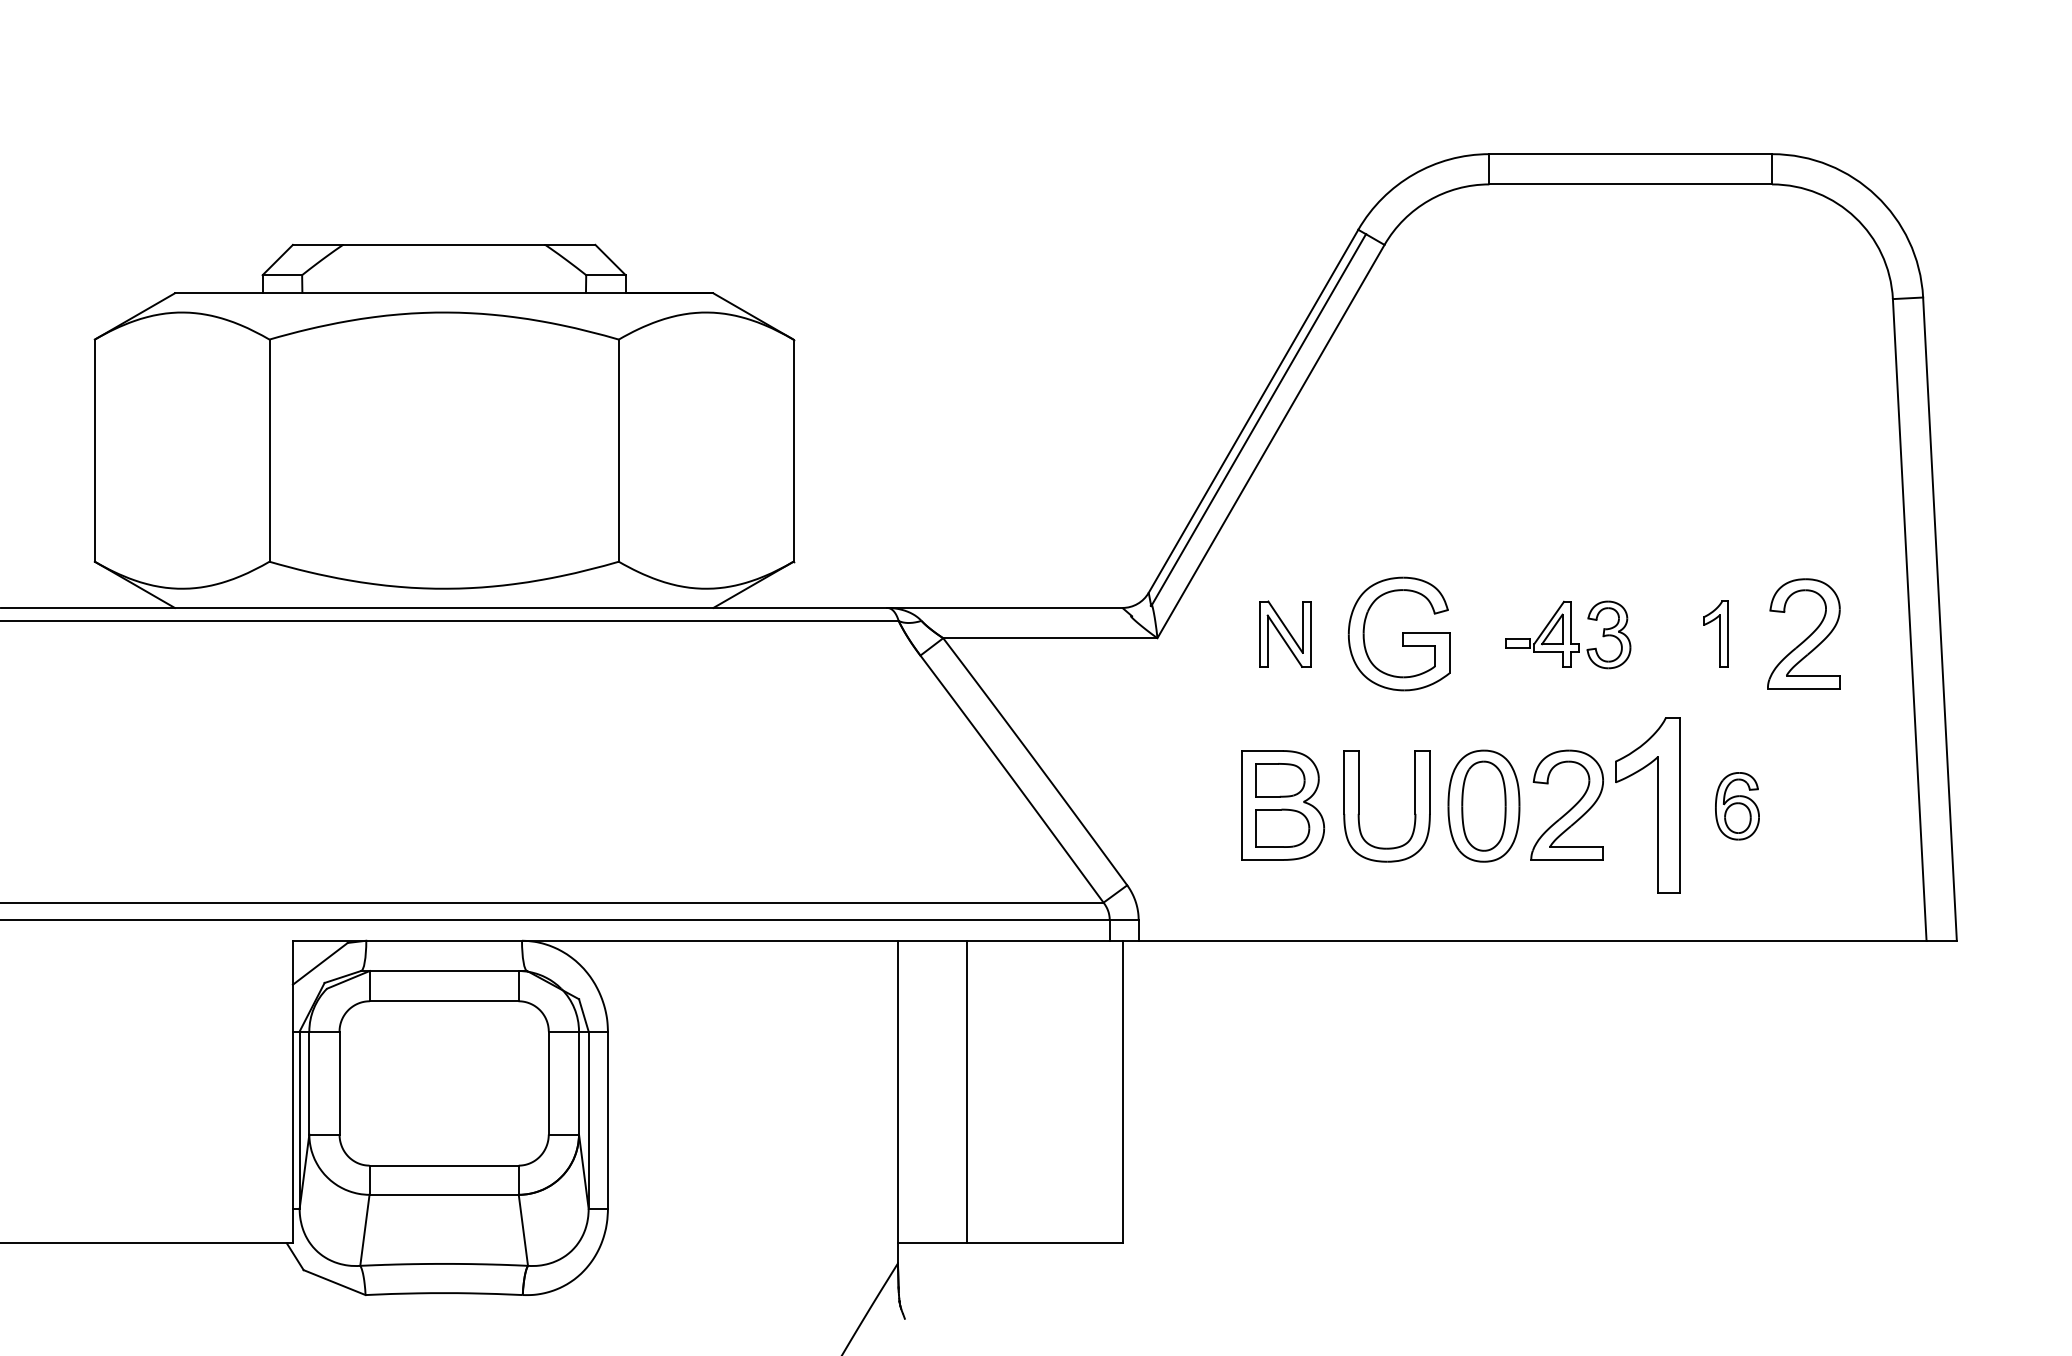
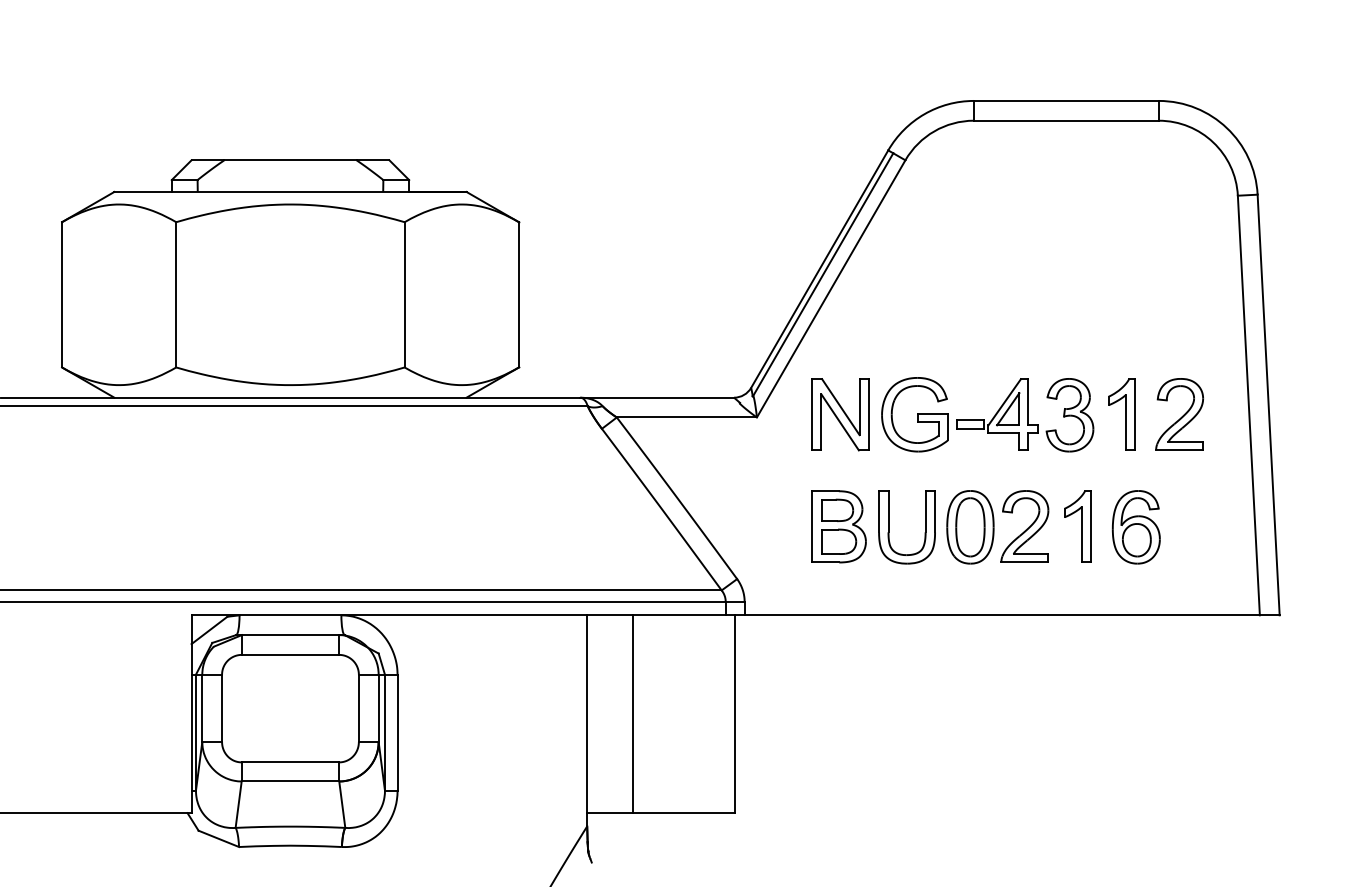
part: (1285, 633) -> (840, 414), size x1.67
part: (1714, 633) -> (1121, 414), size x1.67
part: (1568, 635) -> (1025, 415), size x1.67
part: (1647, 804) -> (1077, 526), size x0.62
part: (1736, 806) -> (1135, 527), size x1.67

